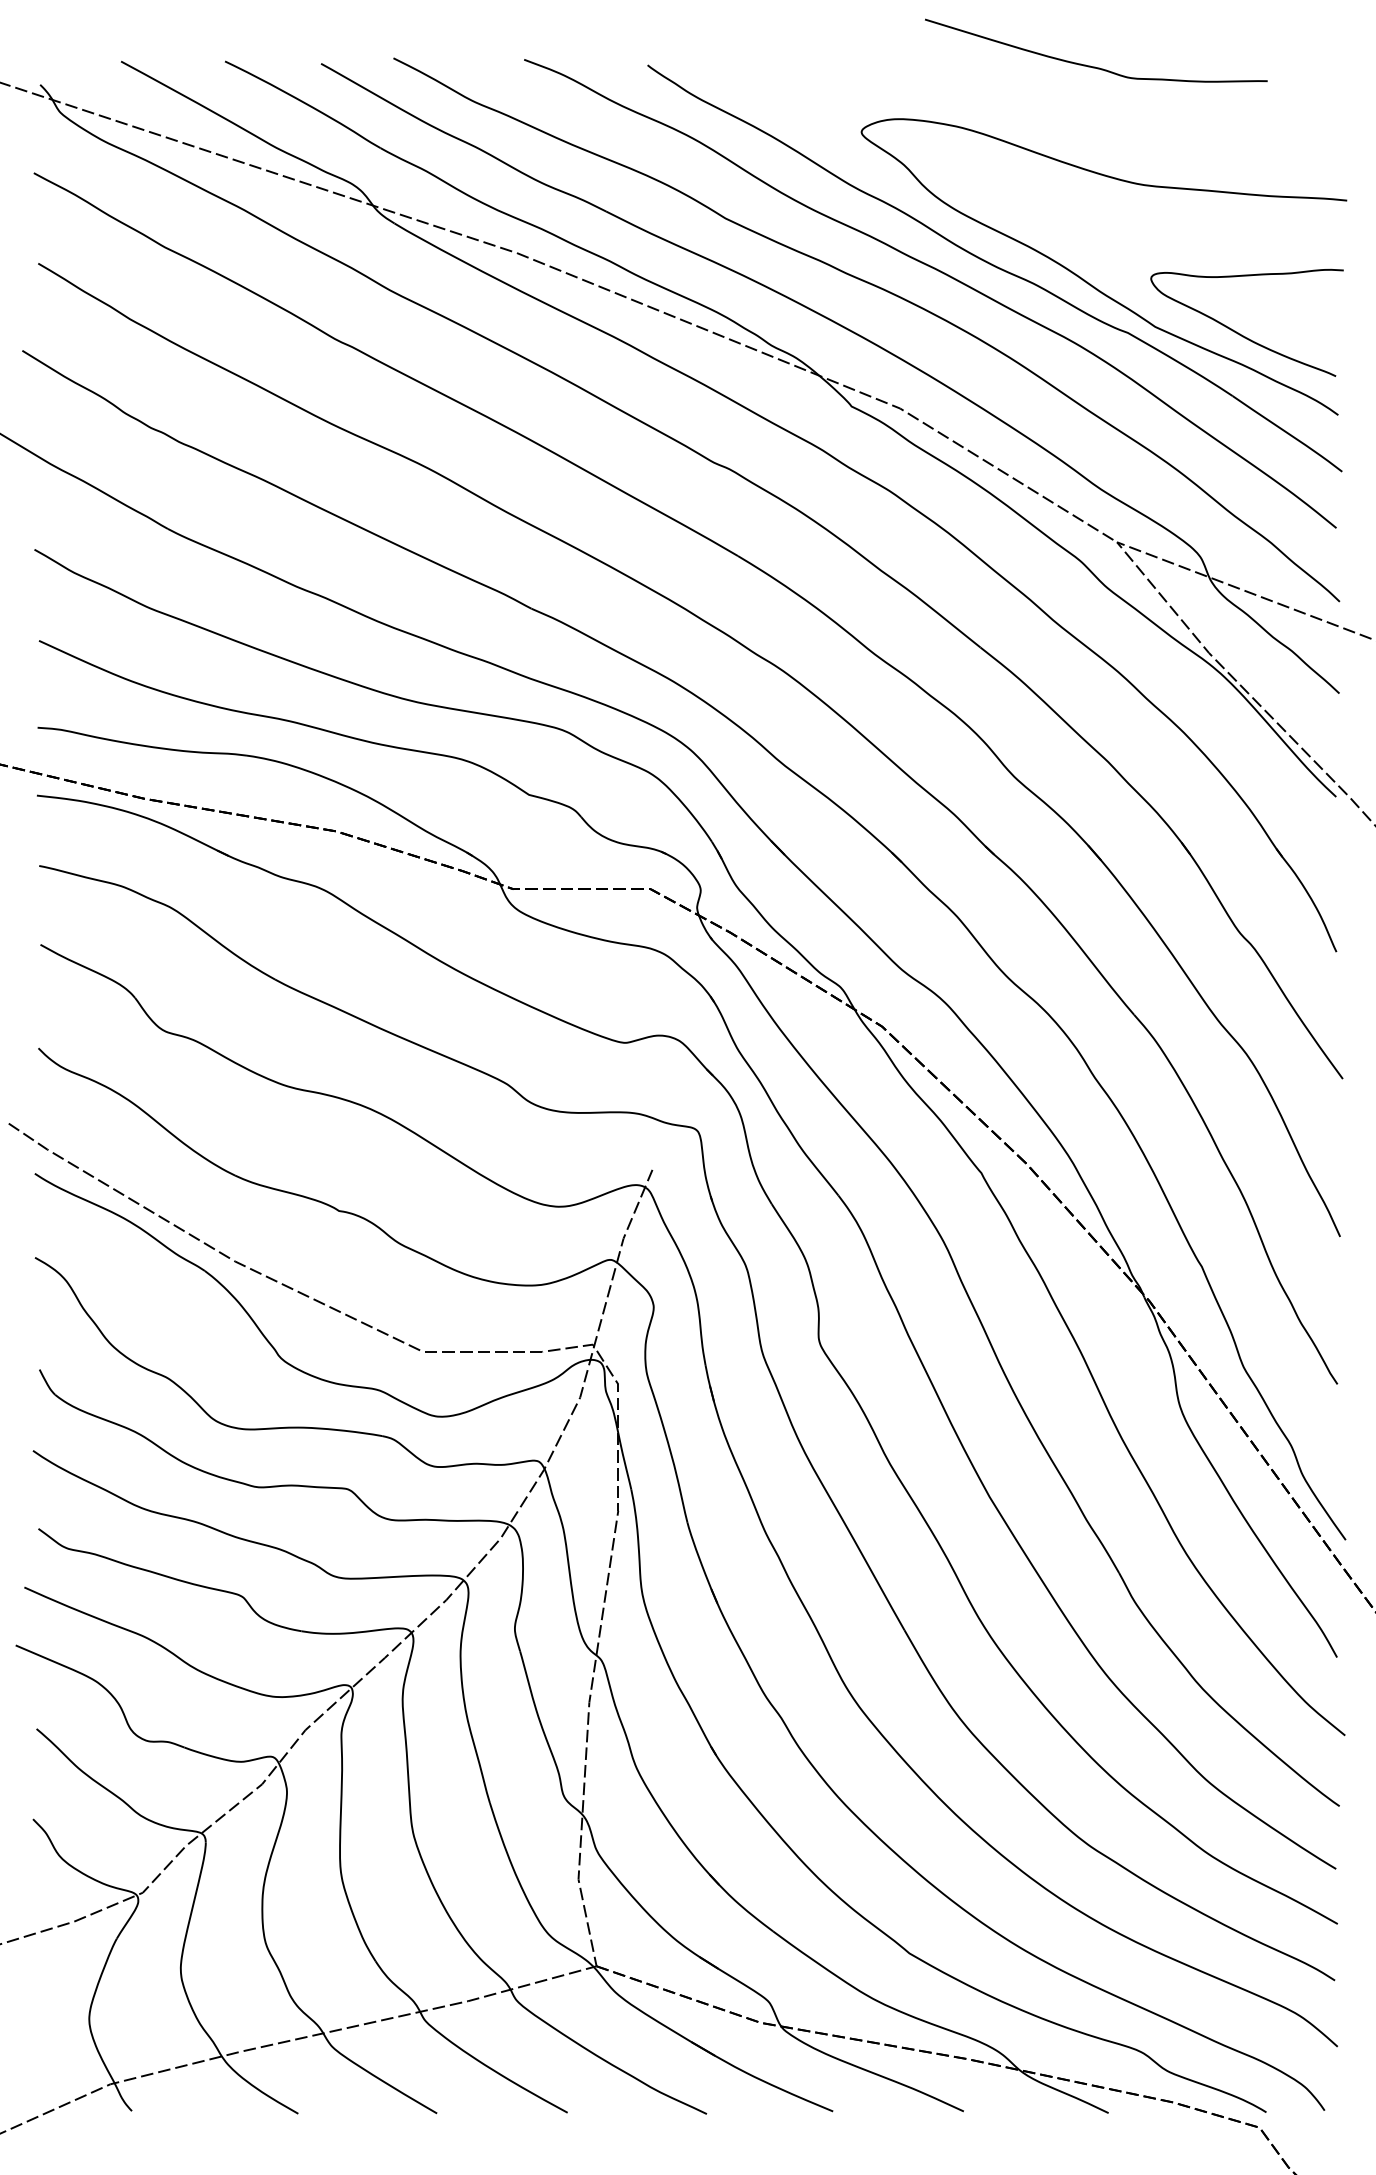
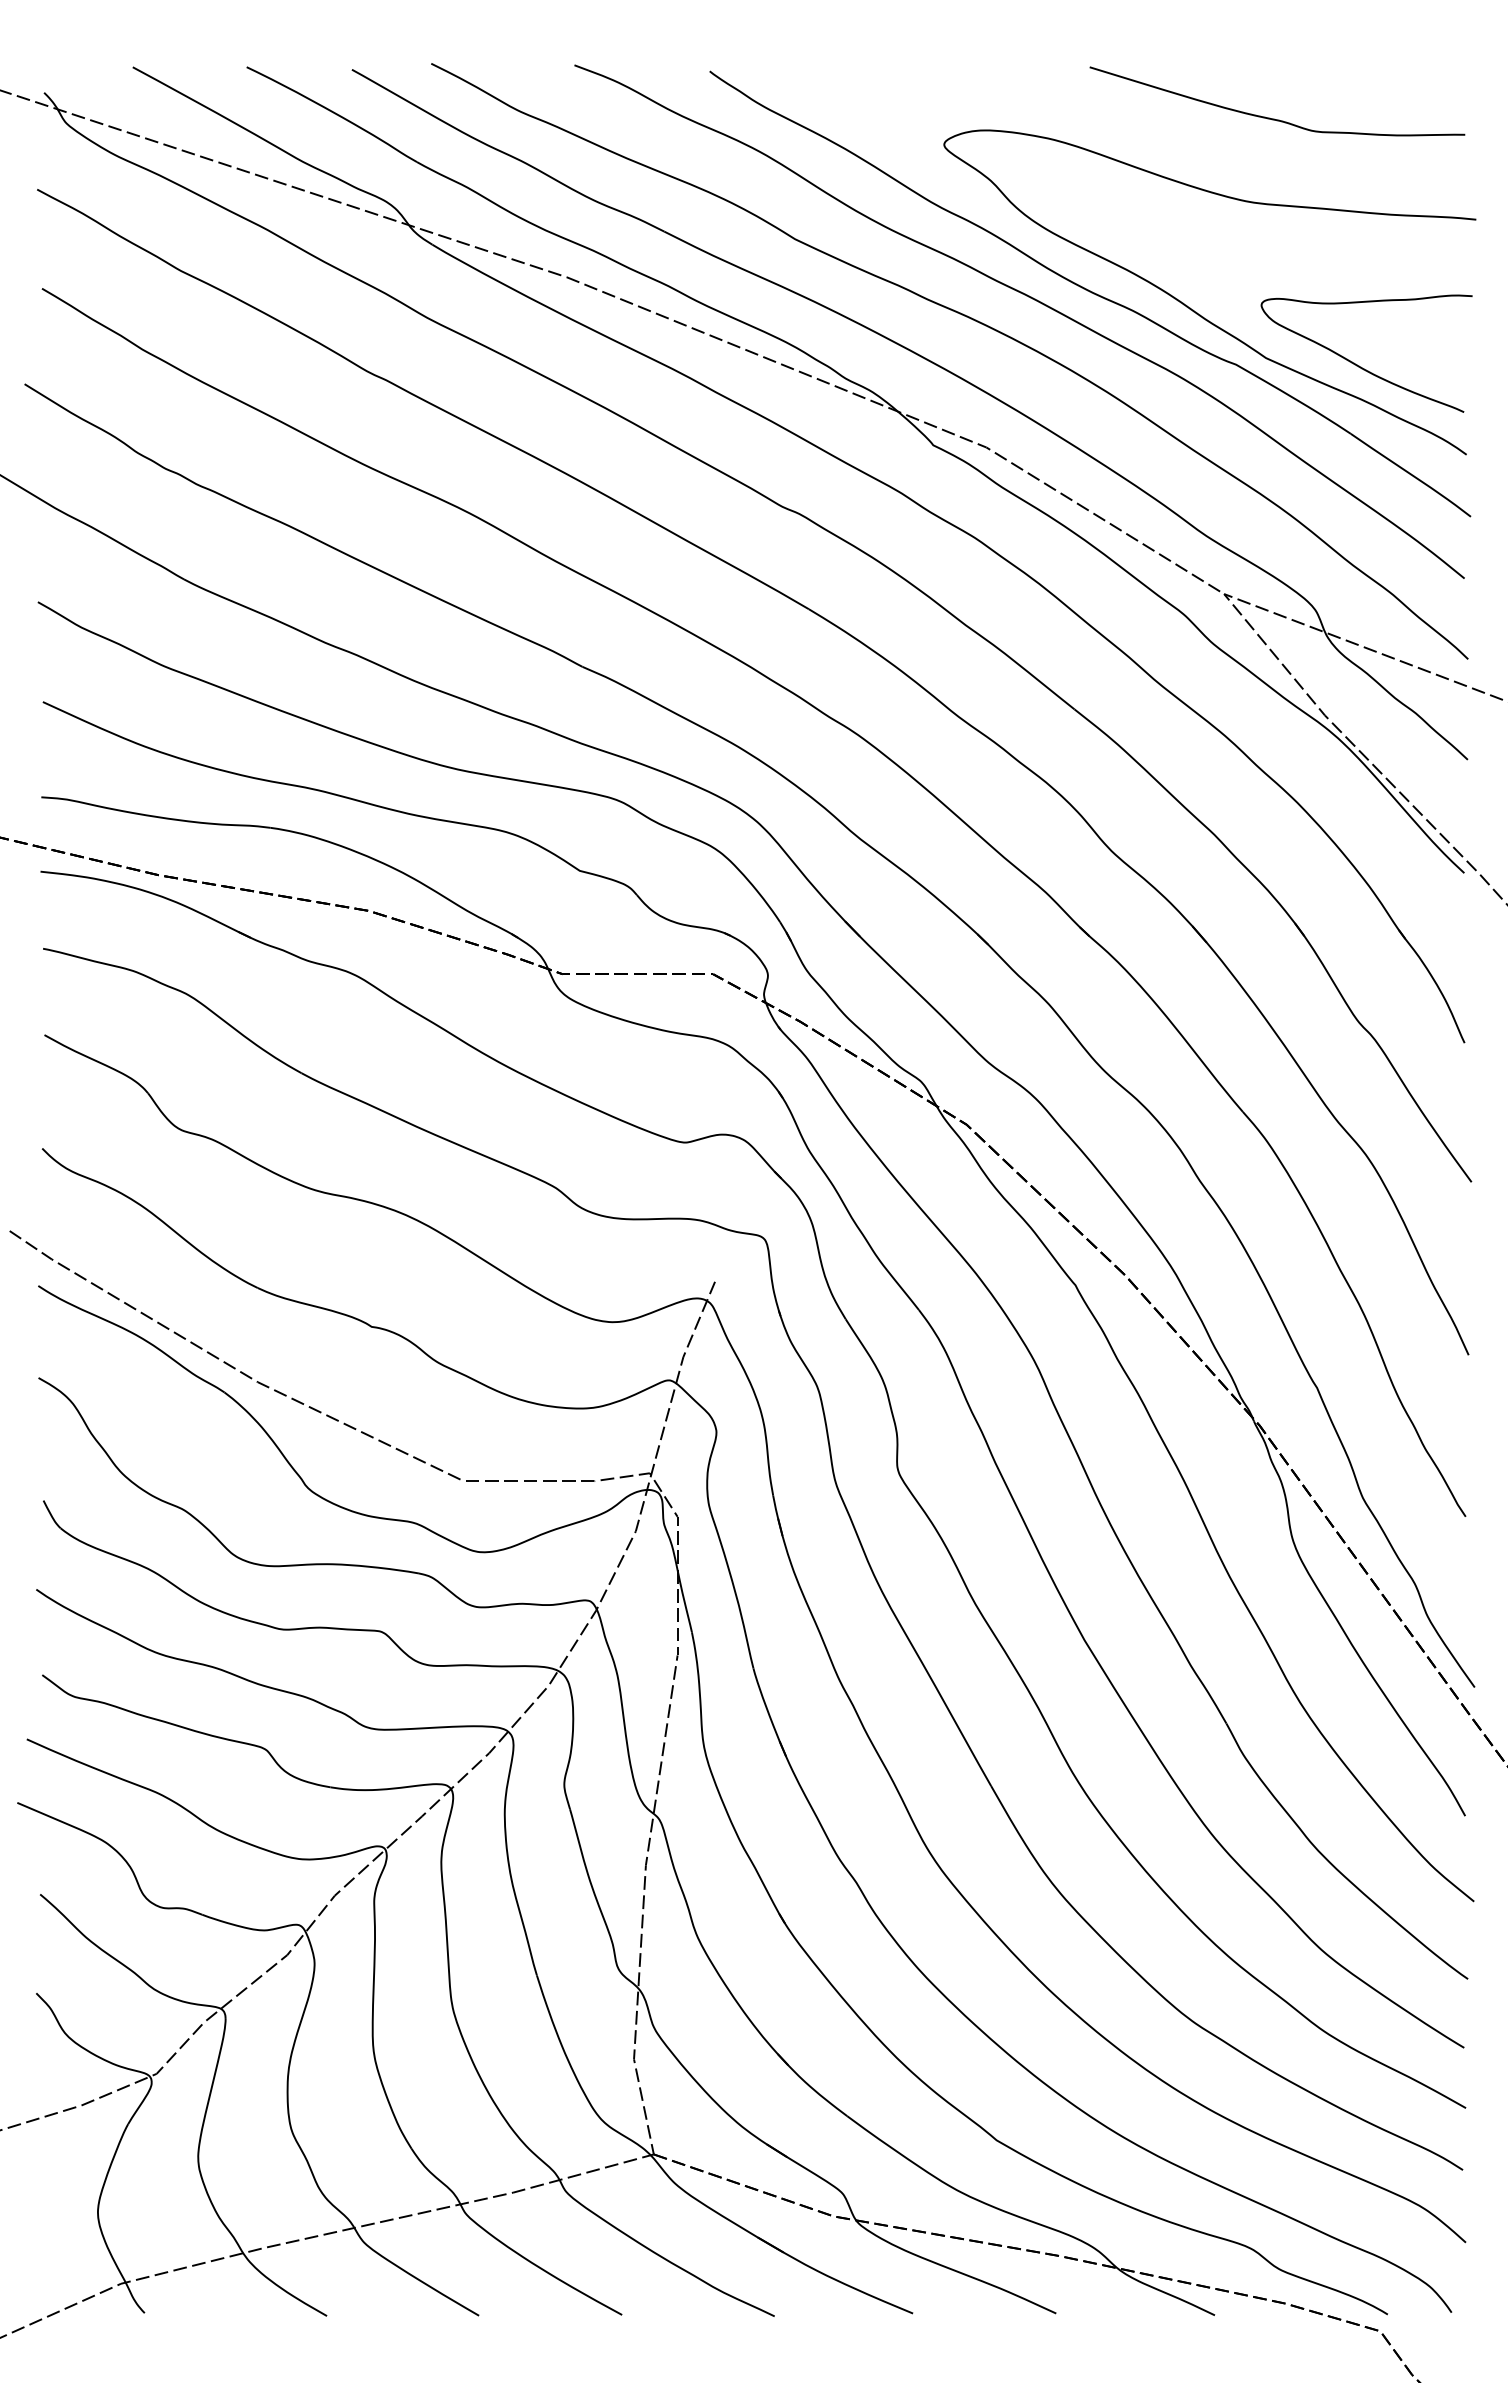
curve: (1093, 66) -> (1274, 118), moved

